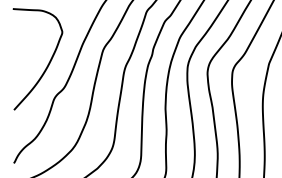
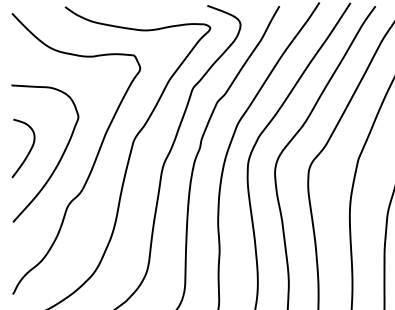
curve: (25, 57) -> (28, 151), added

